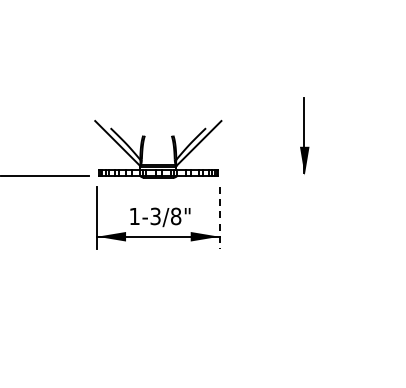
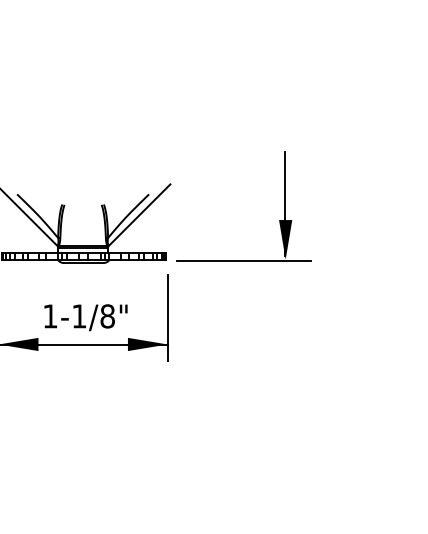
line: (274, 176) -> (243, 261), added
text: (155, 216) -> (79, 316), 1-3/8" -> 1-1/8"
line: (219, 218) -> (167, 319), dashed -> solid

